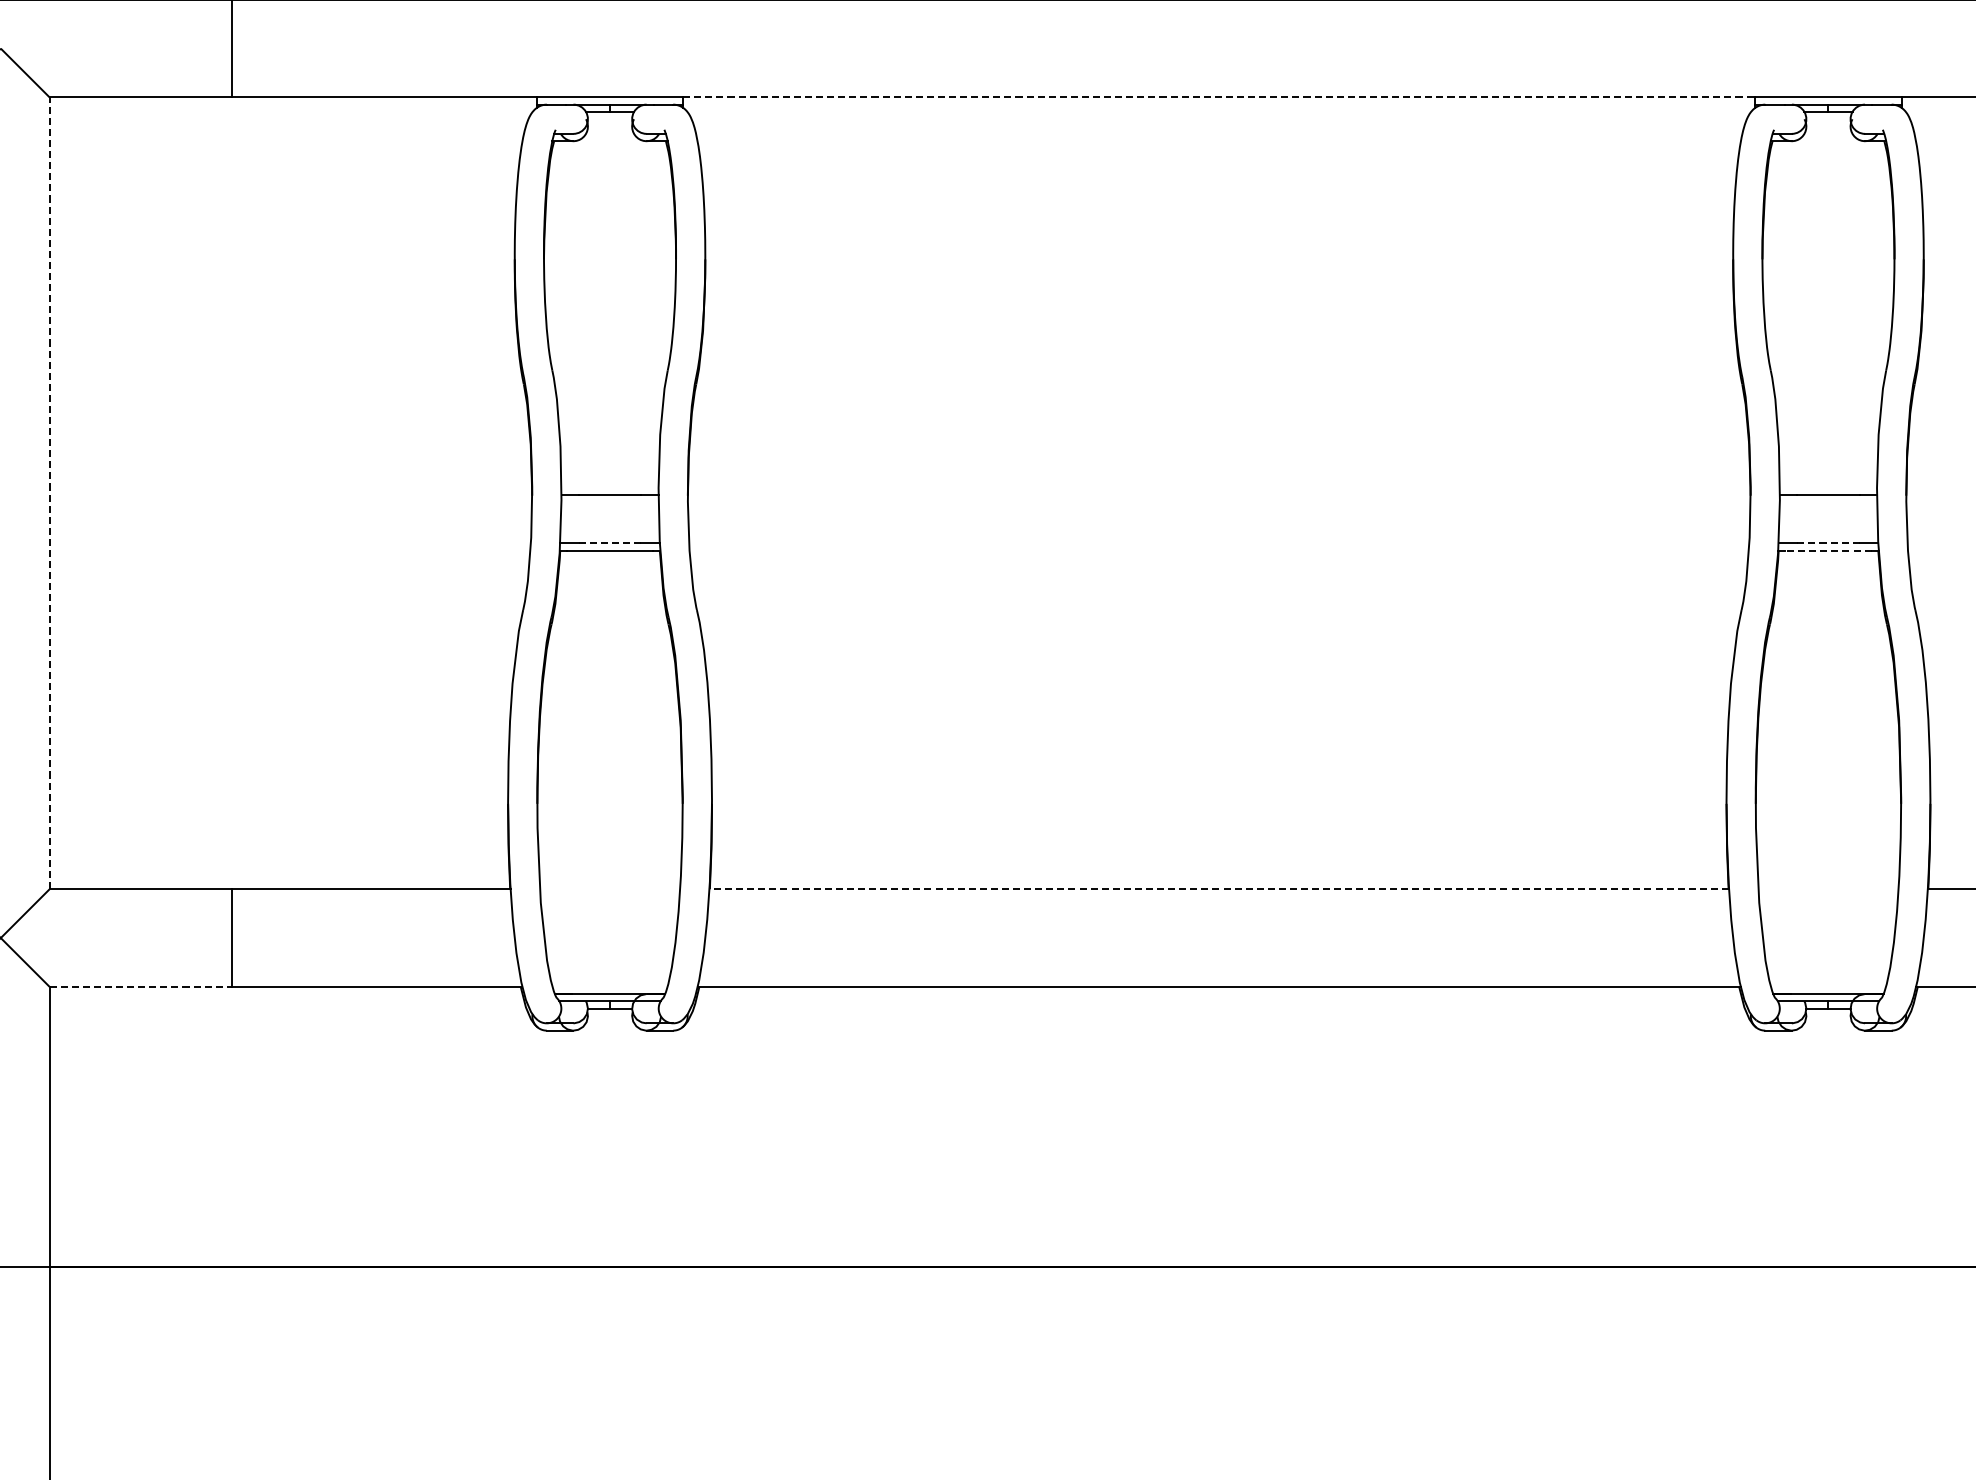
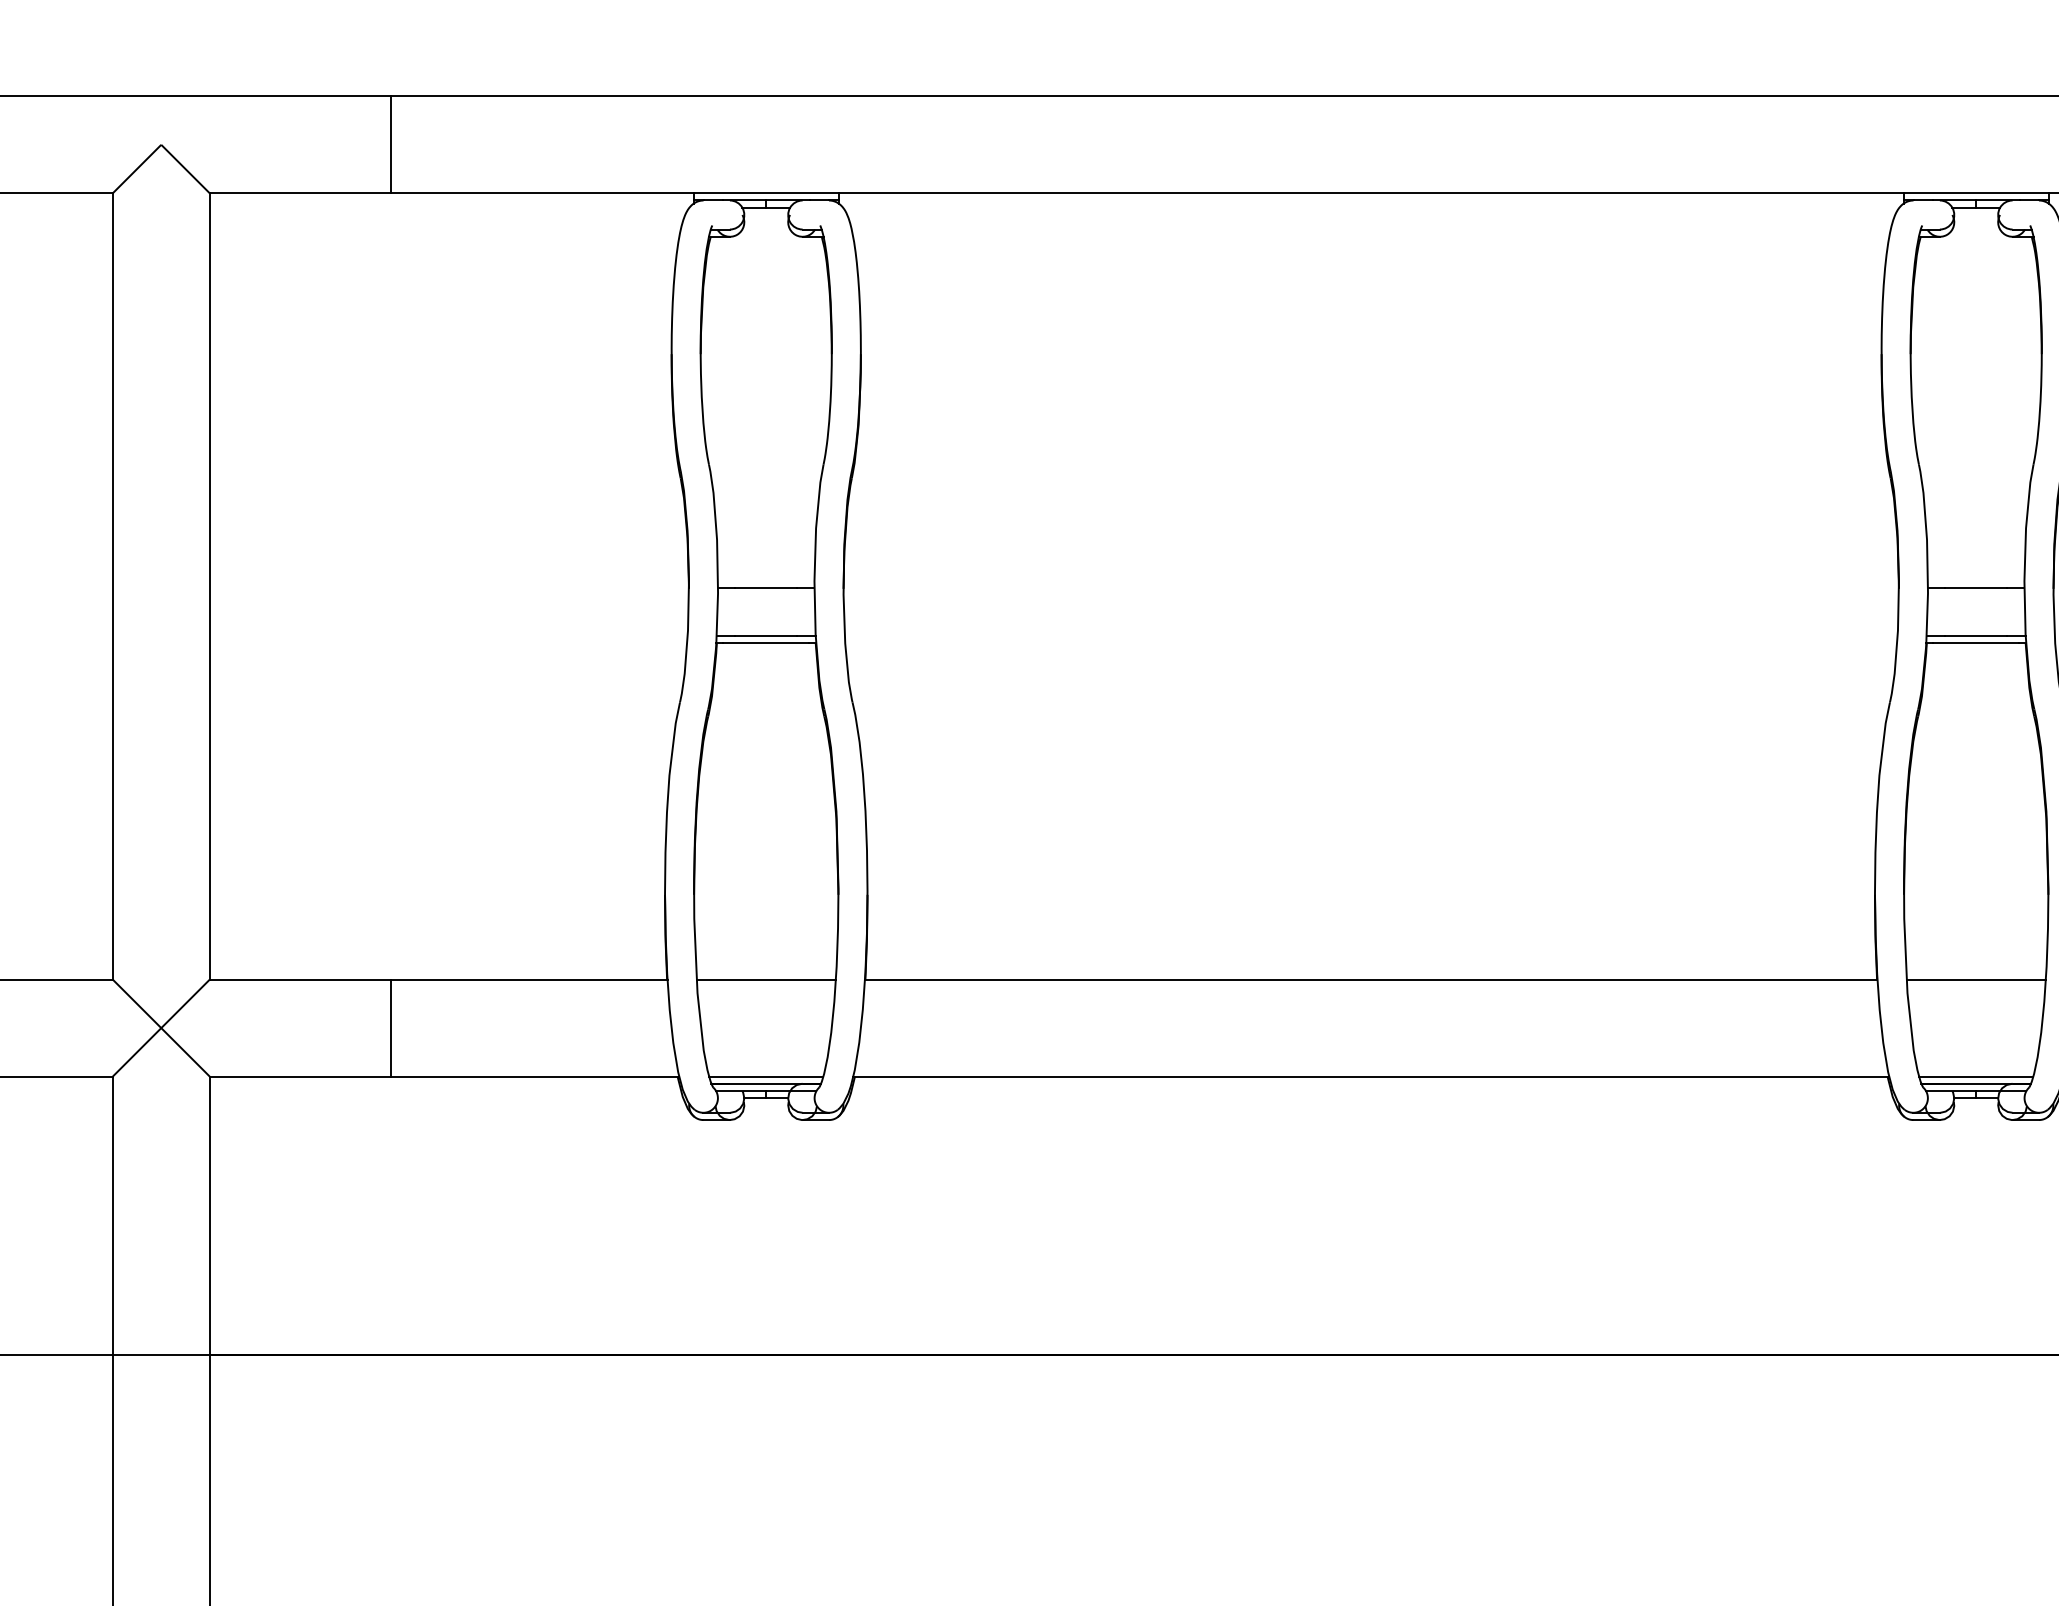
line: (1219, 97) -> (1371, 193), dashed -> solid
line: (49, 492) -> (209, 585), dashed -> solid
line: (610, 543) -> (766, 636), dashed -> solid
line: (1828, 543) -> (1976, 636), dashed -> solid
line: (1828, 550) -> (1976, 643), dashed -> solid
line: (609, 889) -> (765, 979), added
line: (1218, 889) -> (1370, 979), dashed -> solid
line: (1827, 889) -> (1975, 979), added
line: (141, 986) -> (300, 1076), dashed -> solid
line: (610, 986) -> (766, 1076), added
line: (1828, 986) -> (1976, 1076), added

